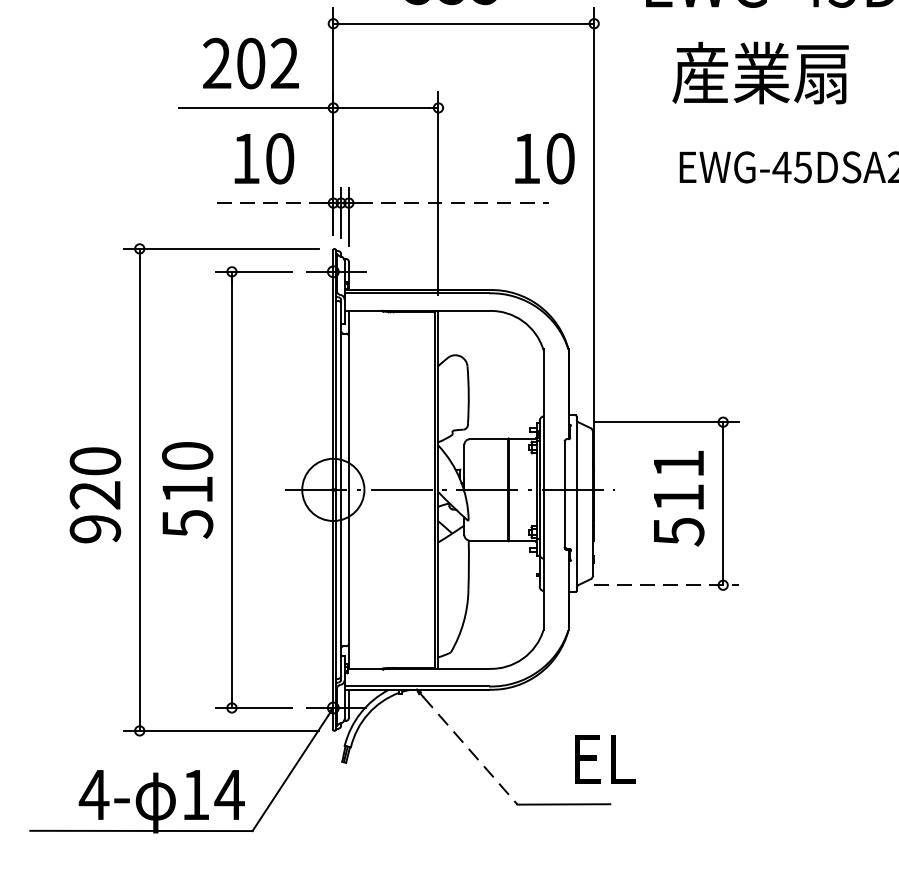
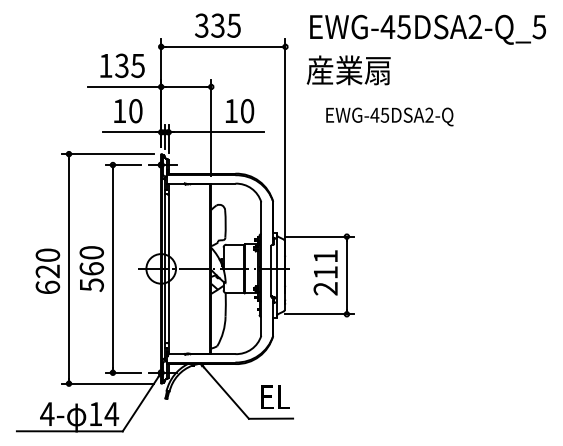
text: (249, 62) -> (121, 65), 202 -> 135
text: (760, 73) -> (348, 70), moved
text: (545, 159) -> (240, 111), moved
line: (268, 203) -> (130, 132), dashed -> solid
line: (455, 203) -> (219, 132), dashed -> solid
text: (186, 489) -> (91, 268), 510 -> 560
text: (94, 528) -> (47, 287), 920 -> 620
text: (678, 531) -> (325, 288), 511 -> 211
line: (665, 585) -> (319, 314), dashed -> solid
line: (470, 751) -> (226, 393), dashed -> solid
text: (604, 757) -> (275, 396), moved

